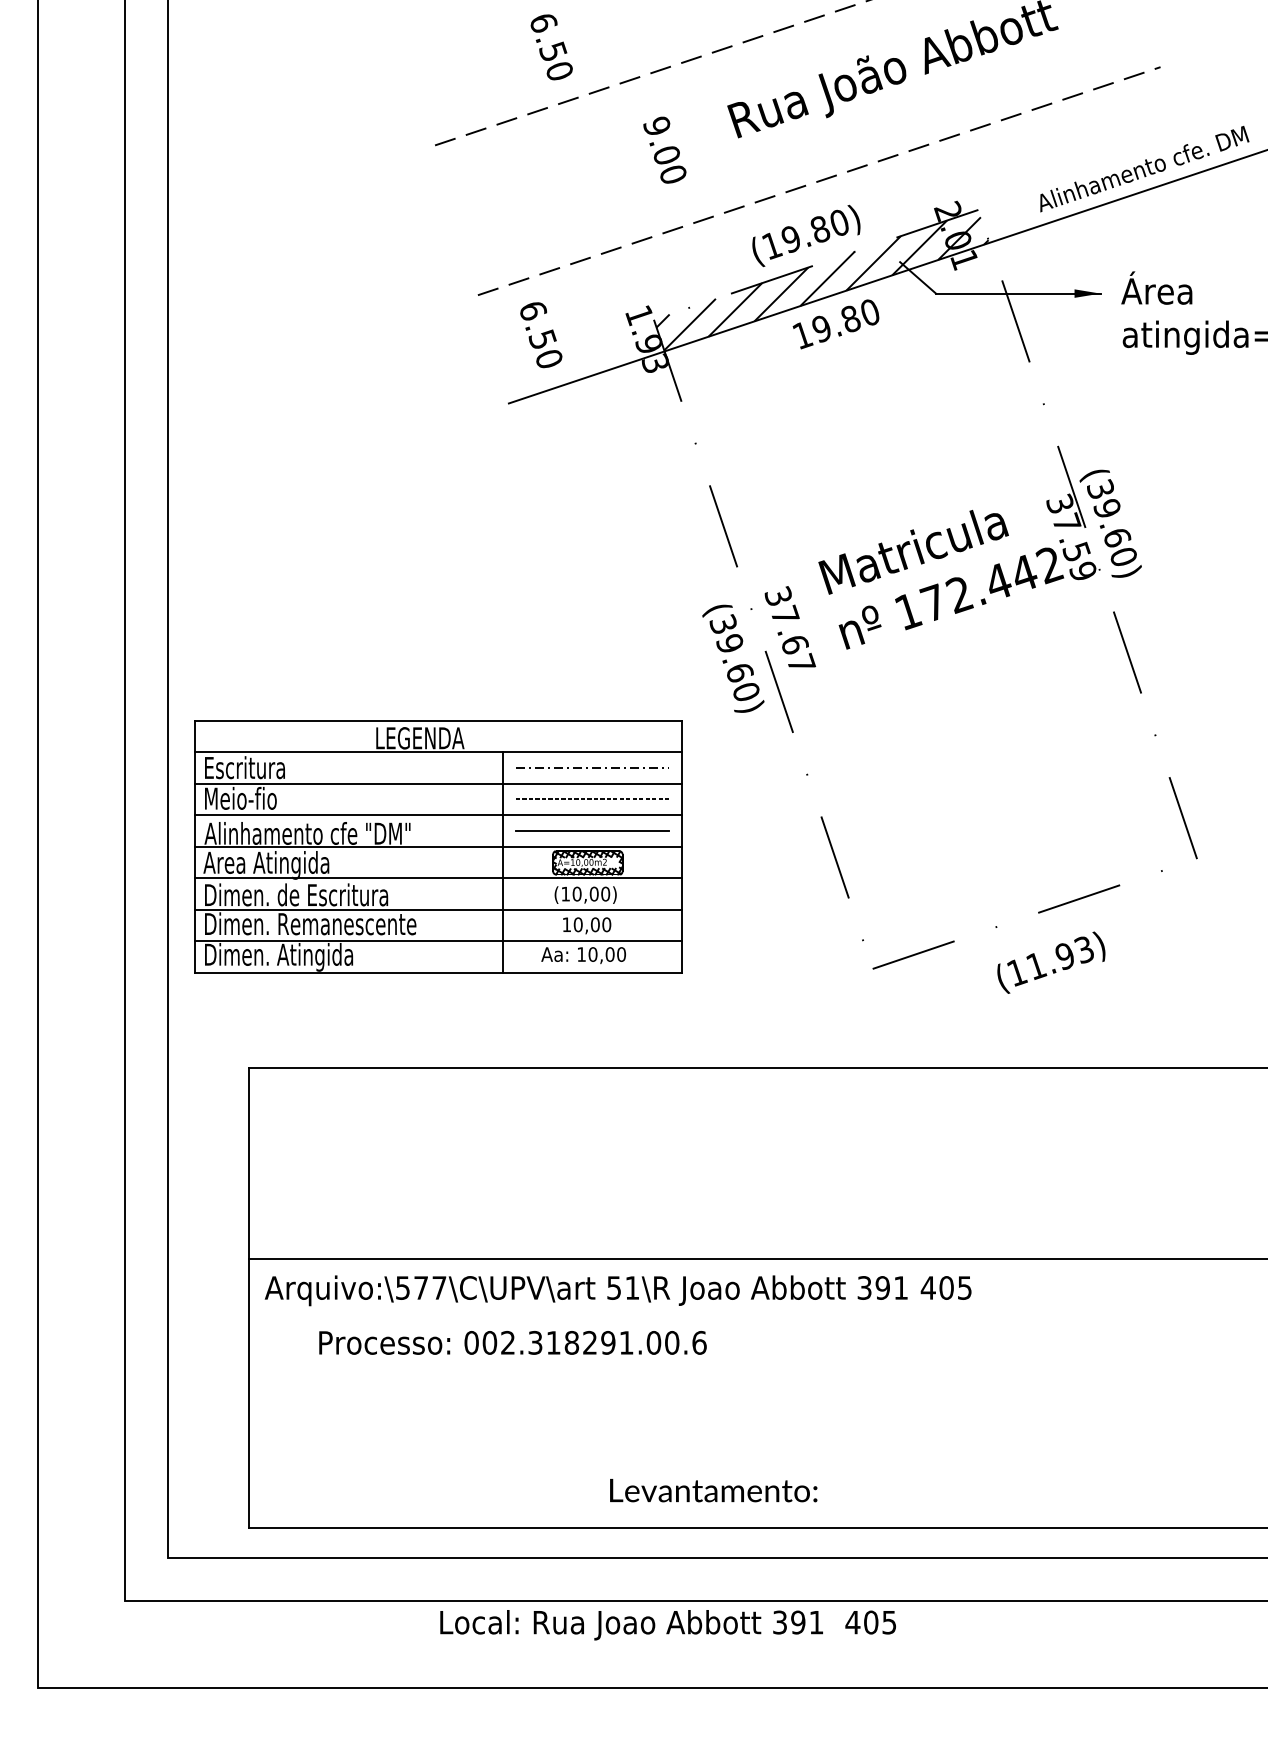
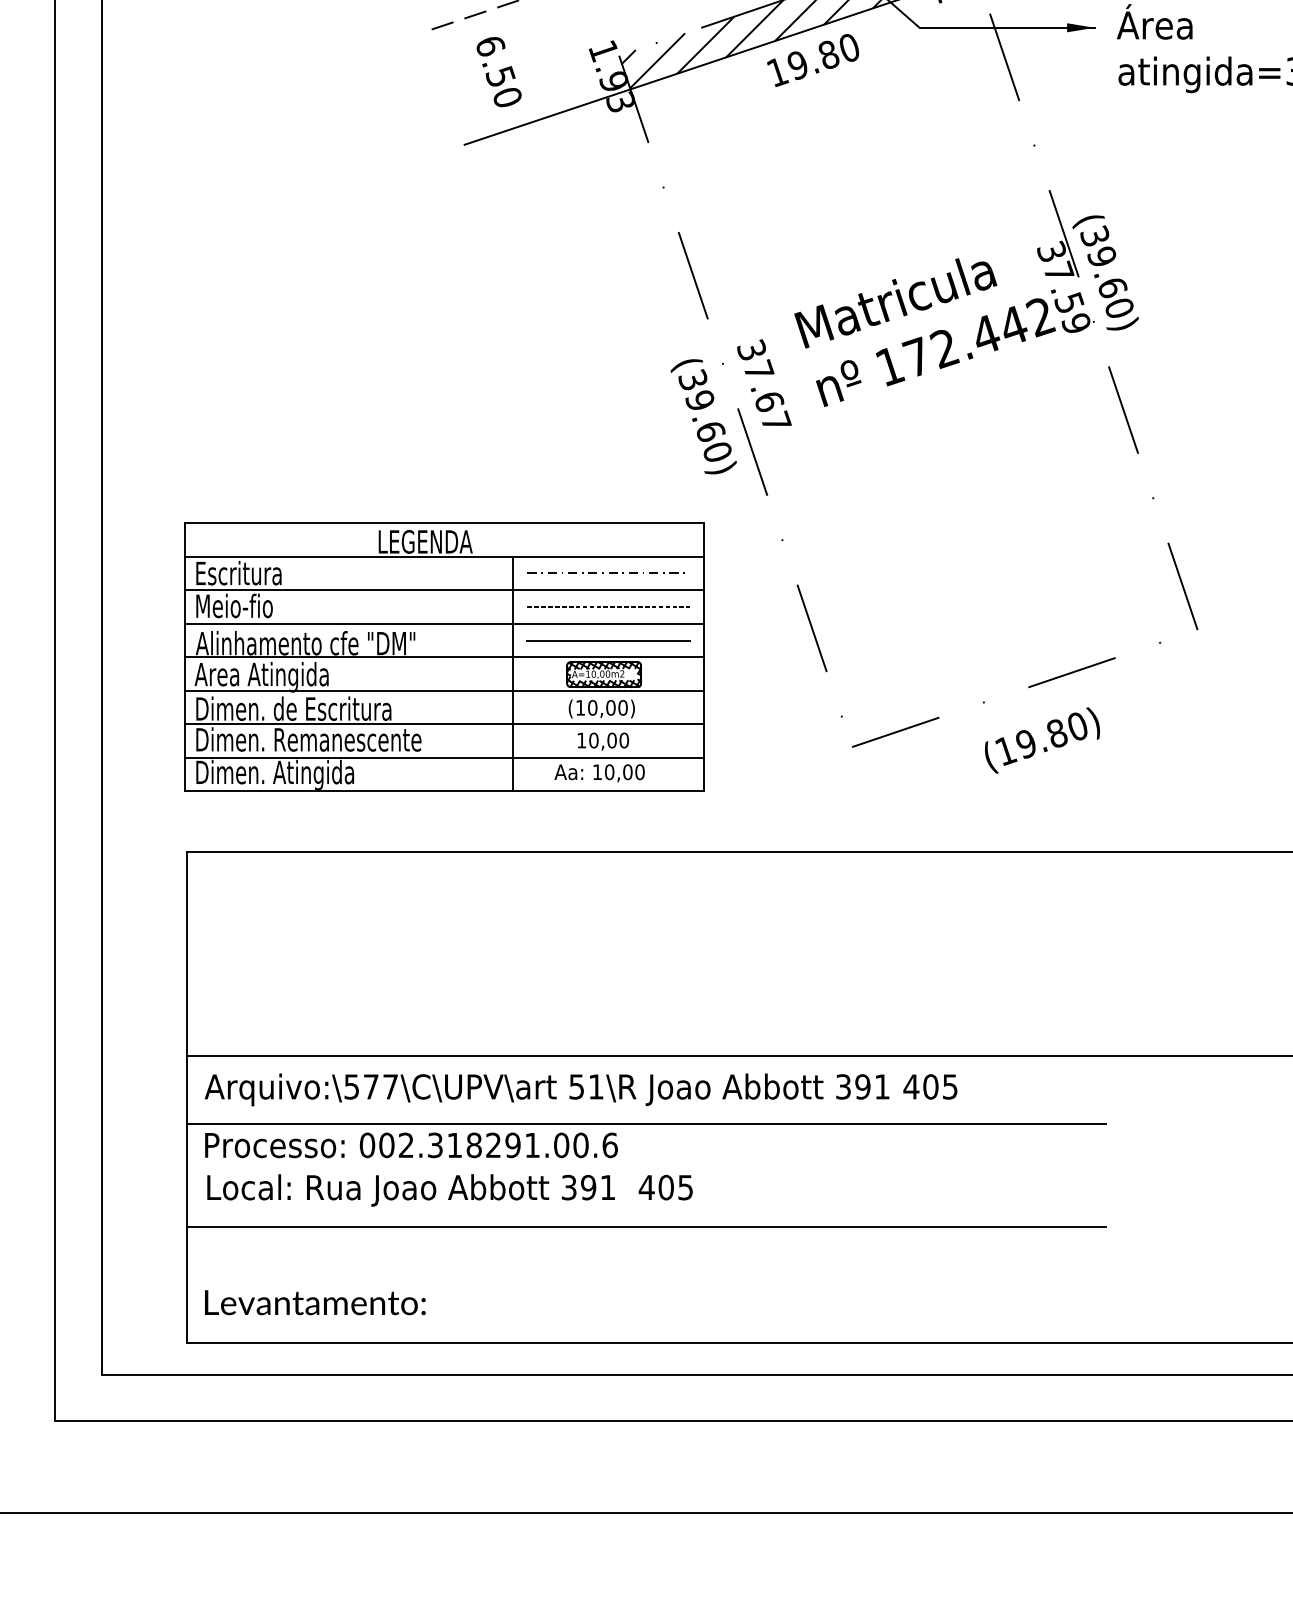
part: (438, 846) -> (445, 657), moved
text: (1059, 957) -> (1051, 734), (11.93) -> (19.80)
line: (679, 1322) -> (646, 1123), added
text: (512, 1342) -> (410, 1144), moved
line: (679, 1419) -> (646, 1226), added
text: (713, 1490) -> (315, 1302), moved
text: (667, 1625) -> (449, 1190), moved

